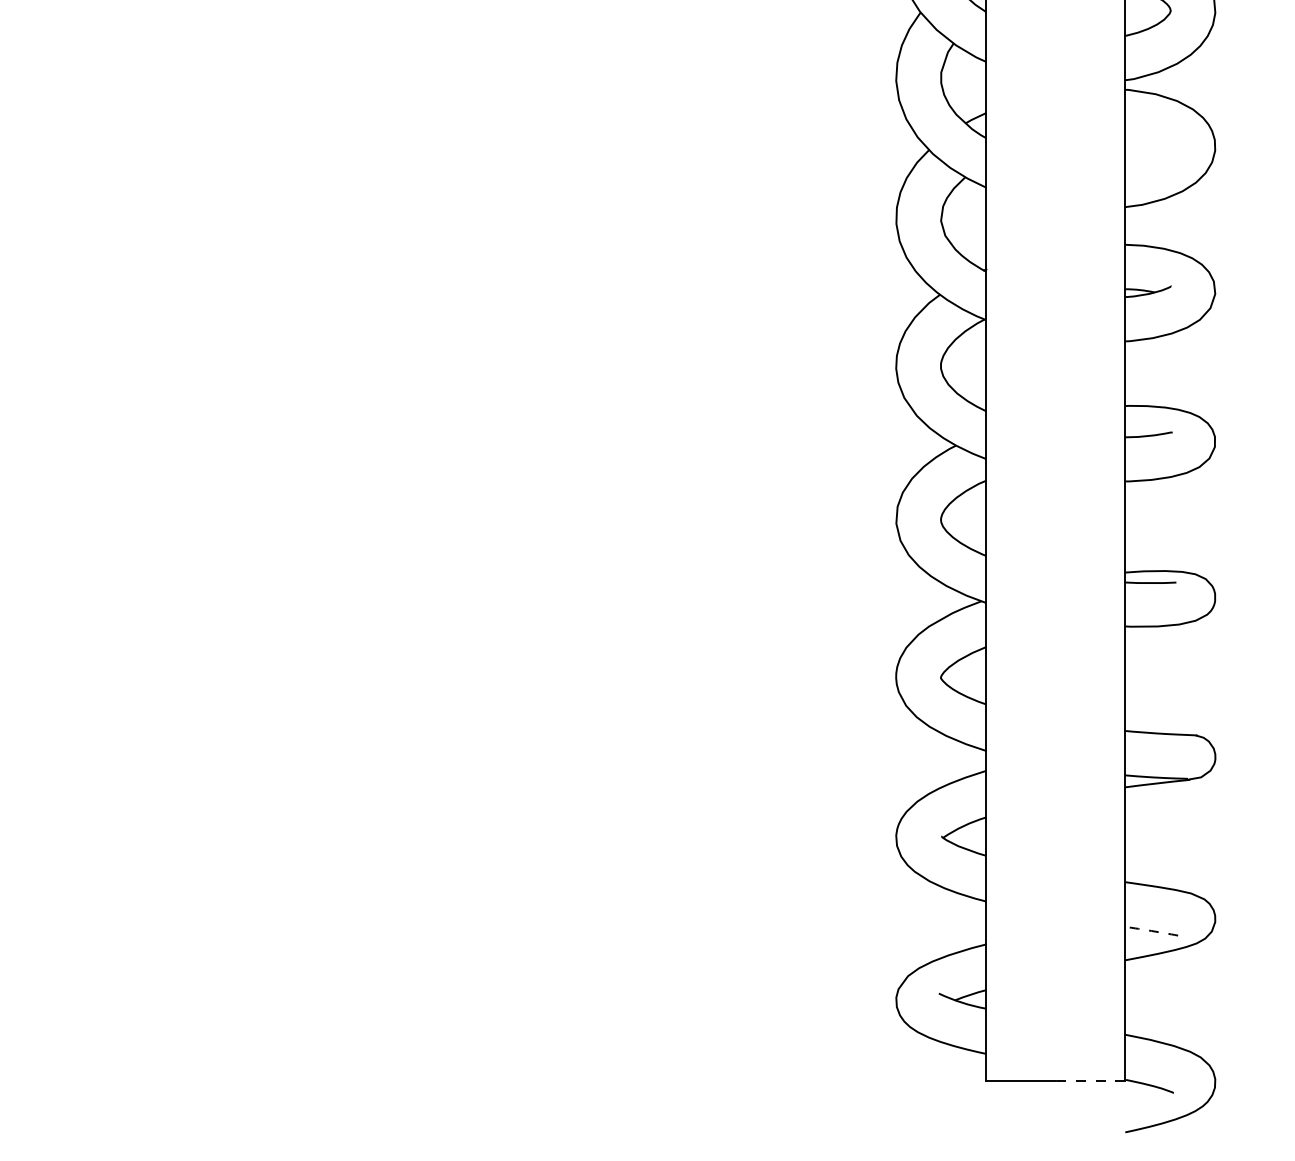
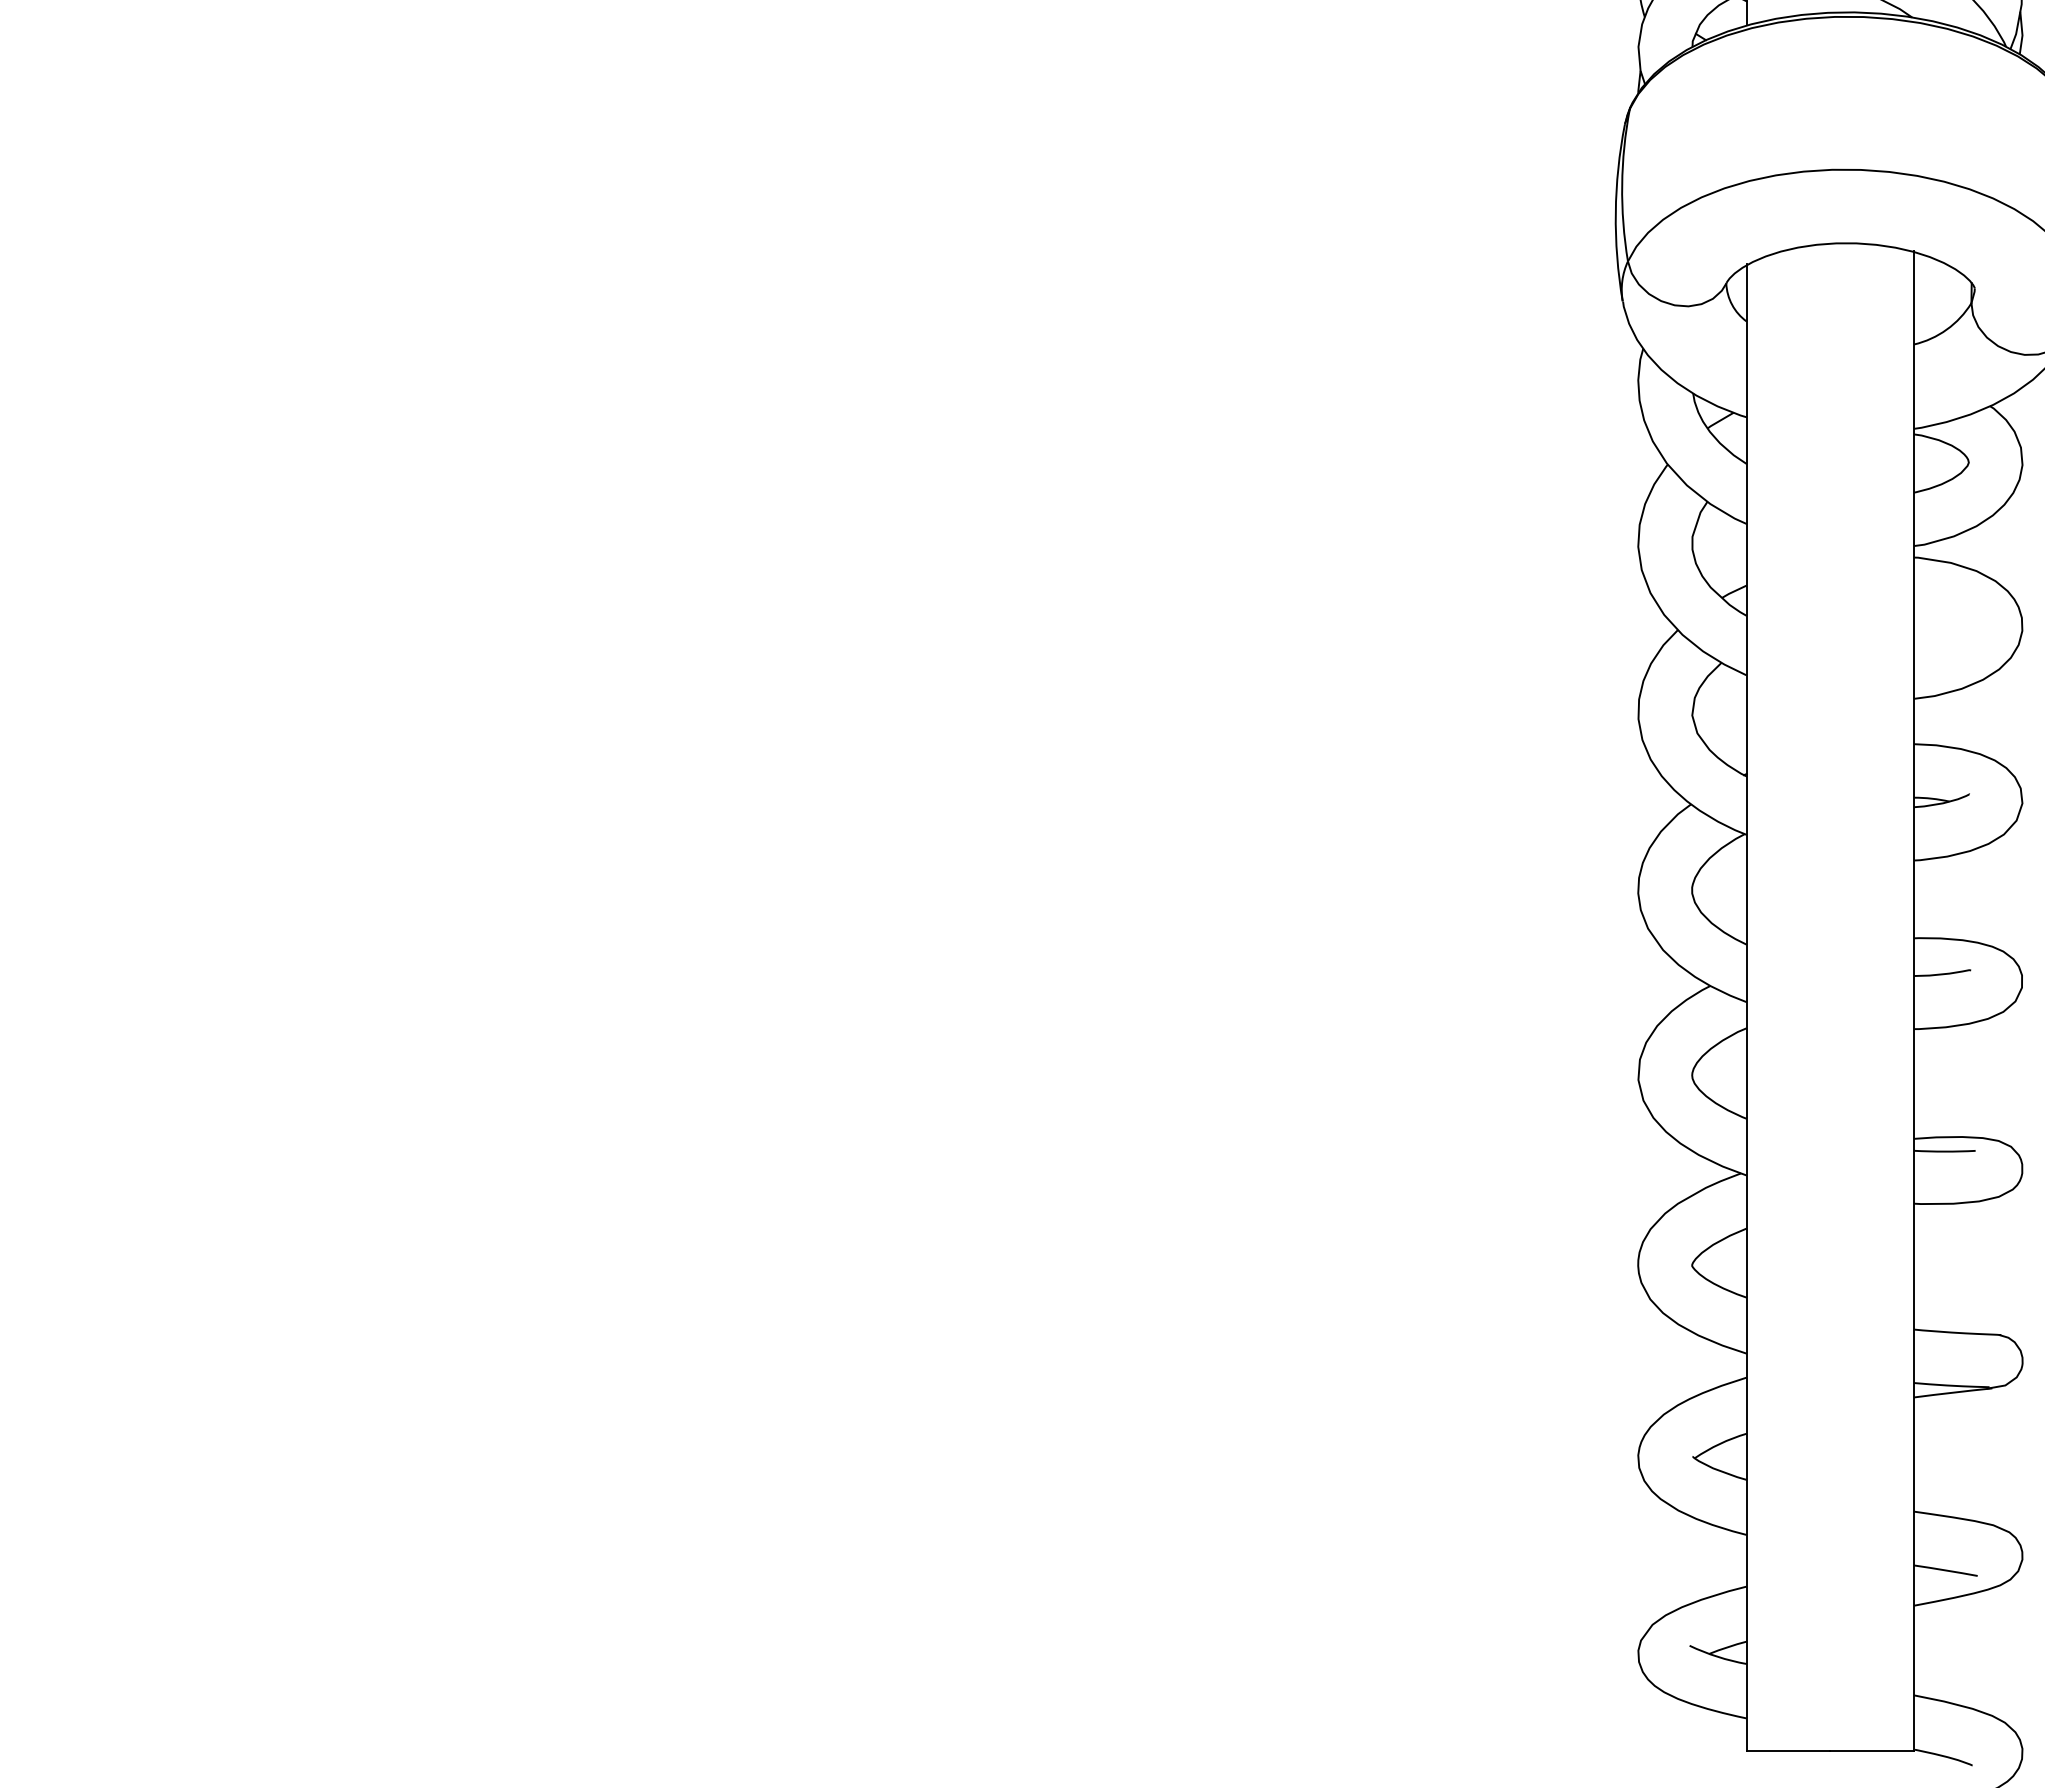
arc: (1151, 931) -> (1945, 1570), dashed -> solid
line: (1090, 1081) -> (1872, 1751), dashed -> solid

